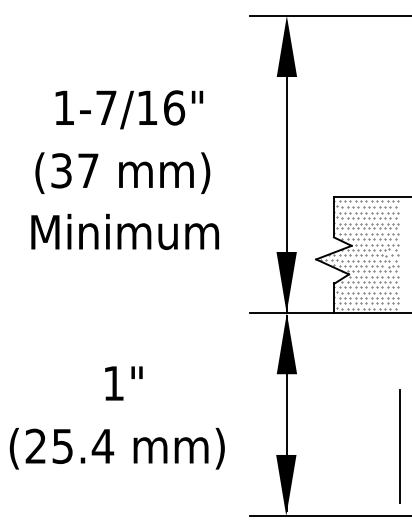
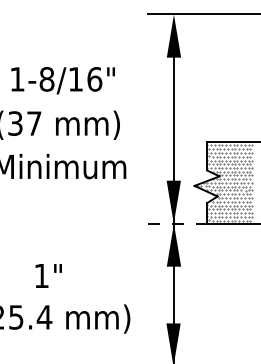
text: (106, 107) -> (47, 79), 1-7/16" -> 1-8/16"
line: (292, 313) -> (177, 223), solid -> dashed
text: (123, 383) -> (48, 275), moved
line: (399, 445) -> (253, 316), removed

